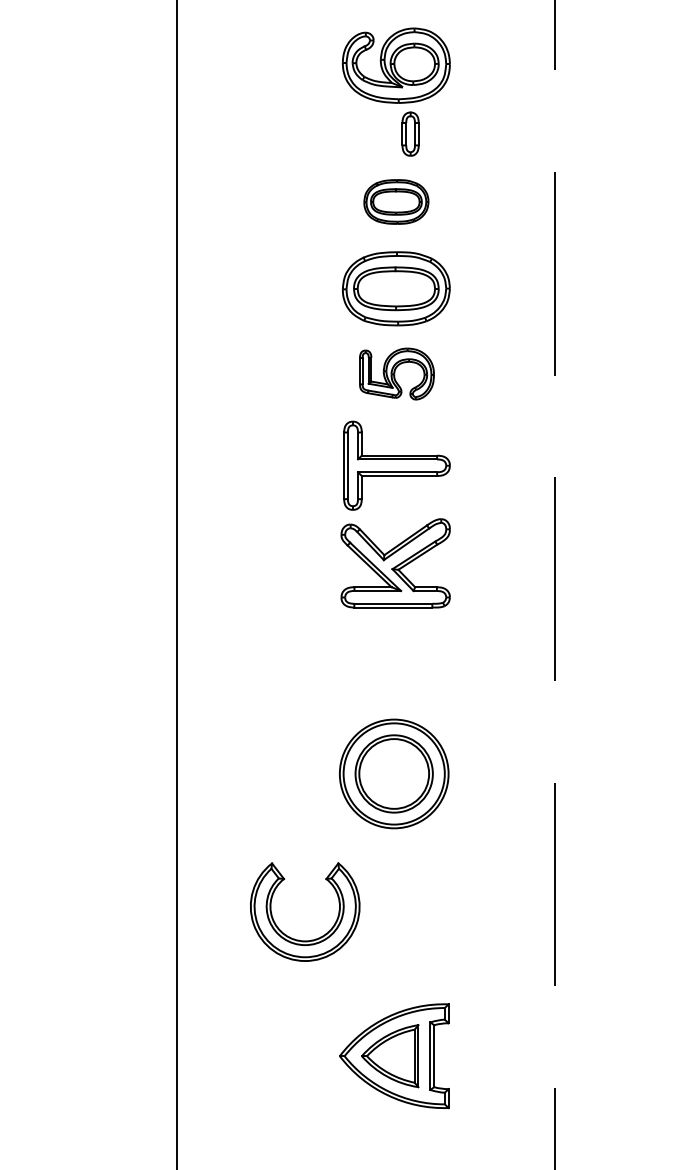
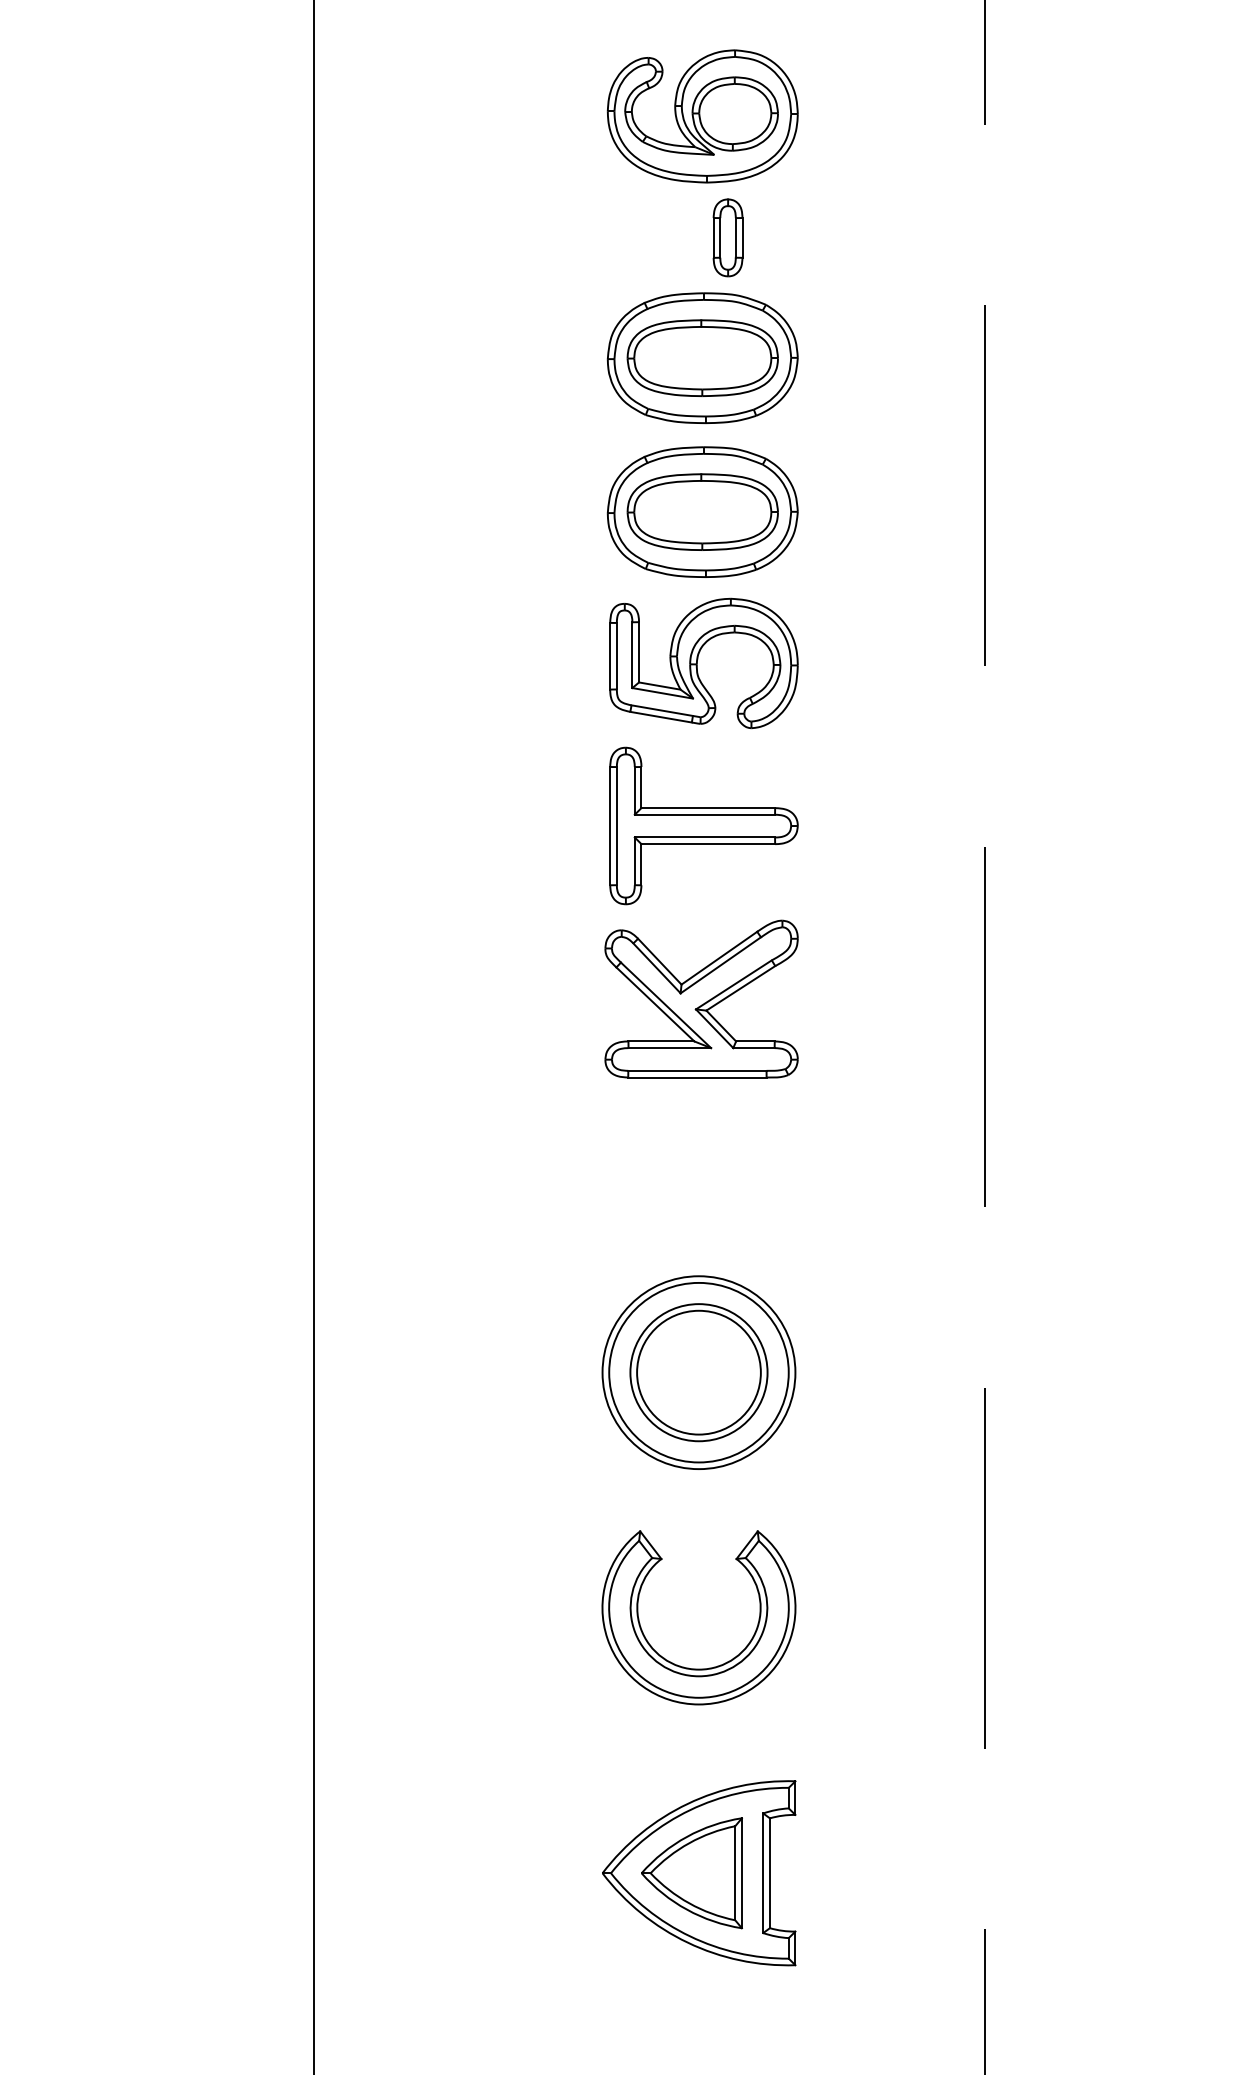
part: (396, 201) -> (703, 357), size x1.67
part: (396, 373) -> (703, 662), size x1.43
part: (311, 939) -> (710, 1666), moved

